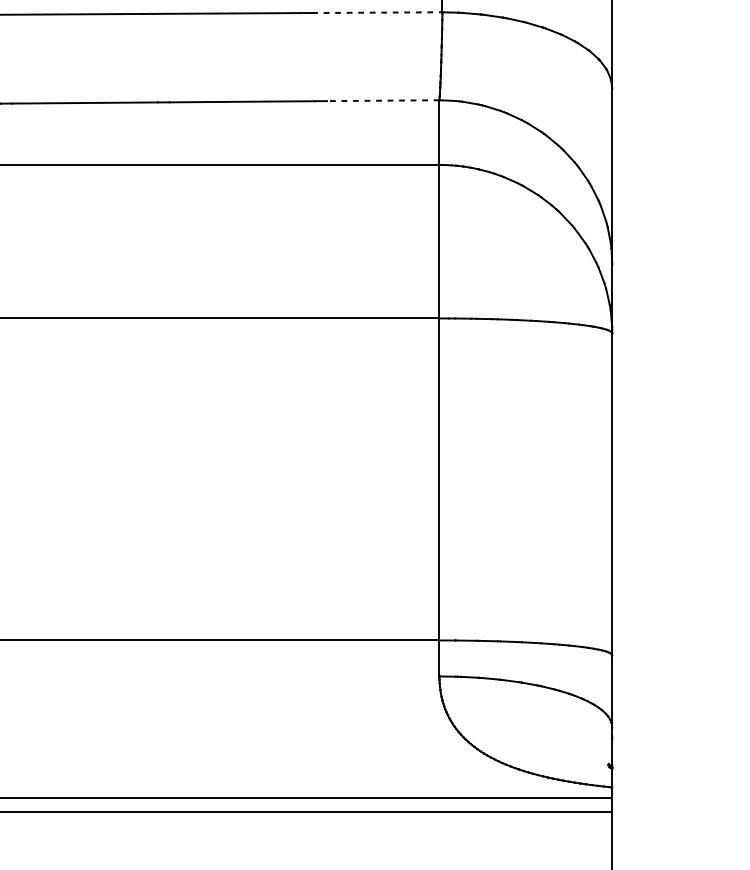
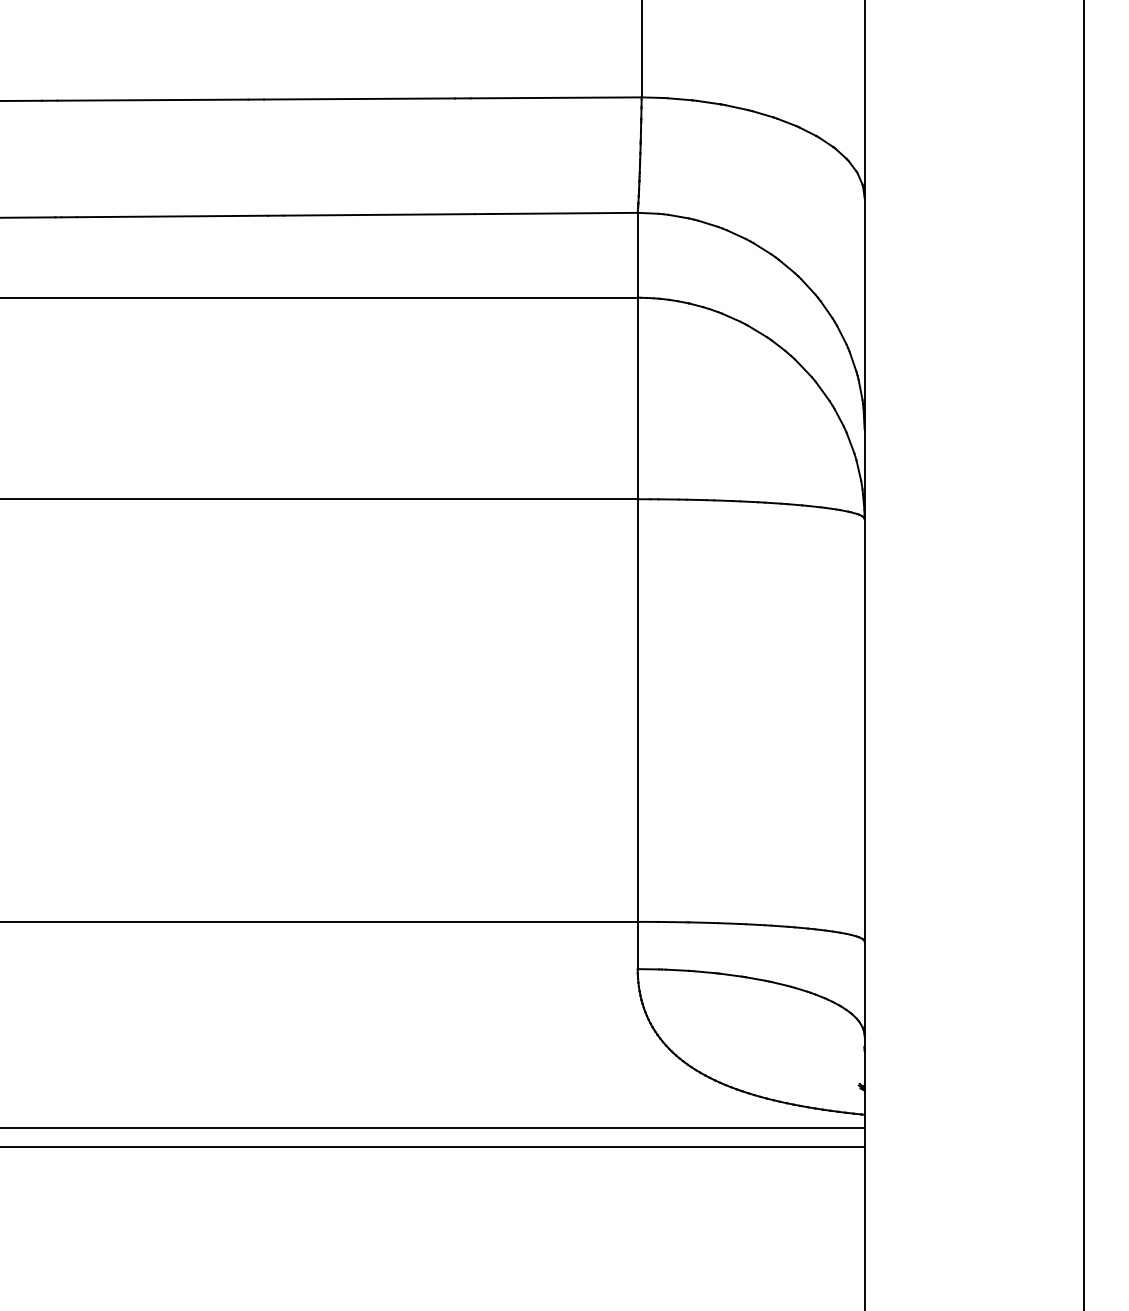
line: (377, 12) -> (556, 97), dashed -> solid
line: (382, 100) -> (563, 213), dashed -> solid

